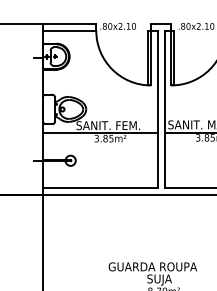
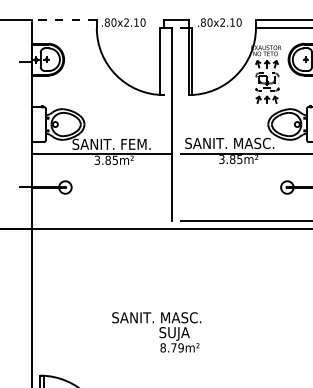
line: (69, 23) -> (63, 19), solid -> dashed
line: (69, 31) -> (63, 28), removed
line: (150, 58) -> (163, 61), removed
line: (164, 109) -> (180, 124), removed
line: (100, 187) -> (101, 220), removed
text: (153, 266) -> (166, 317), GUARDA ROUPA -> SANIT. MASC.

